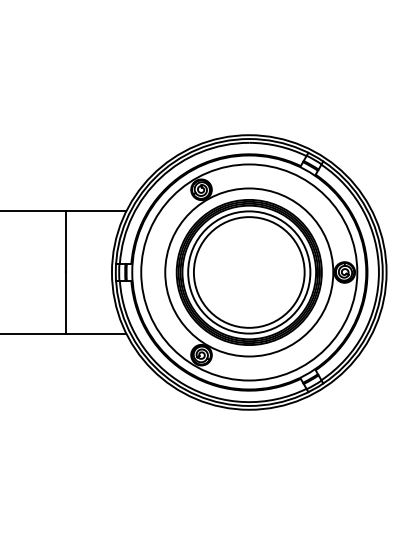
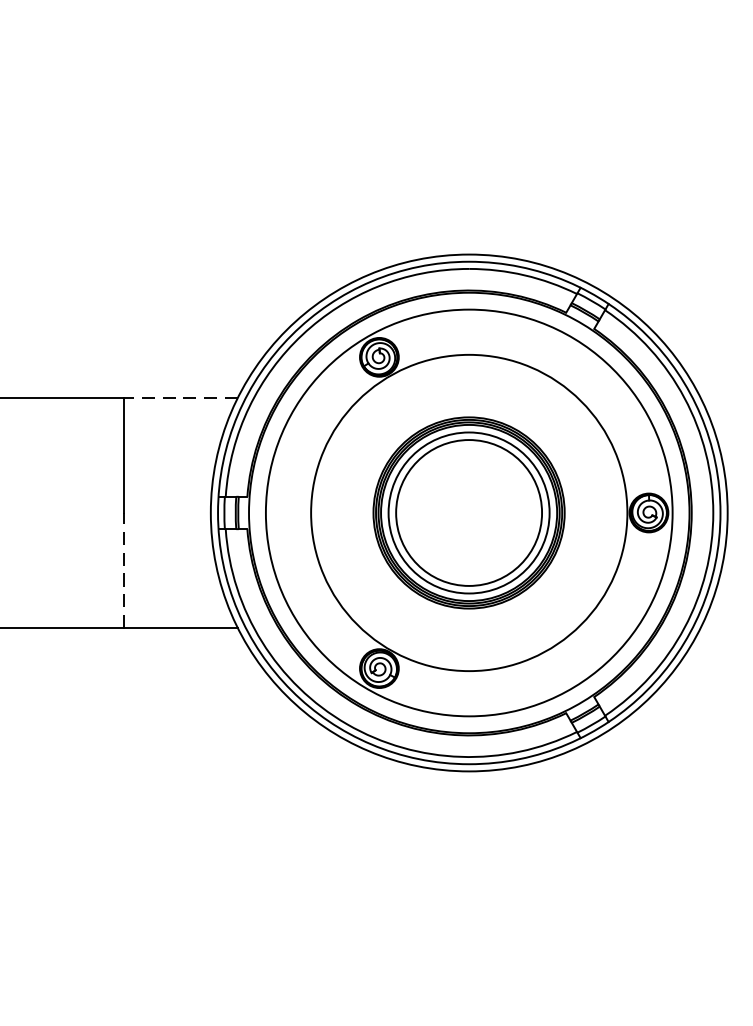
line: (95, 211) -> (179, 398), solid -> dashed
part: (248, 272) -> (467, 513), size x0.7
line: (65, 303) -> (123, 571), solid -> dashed

